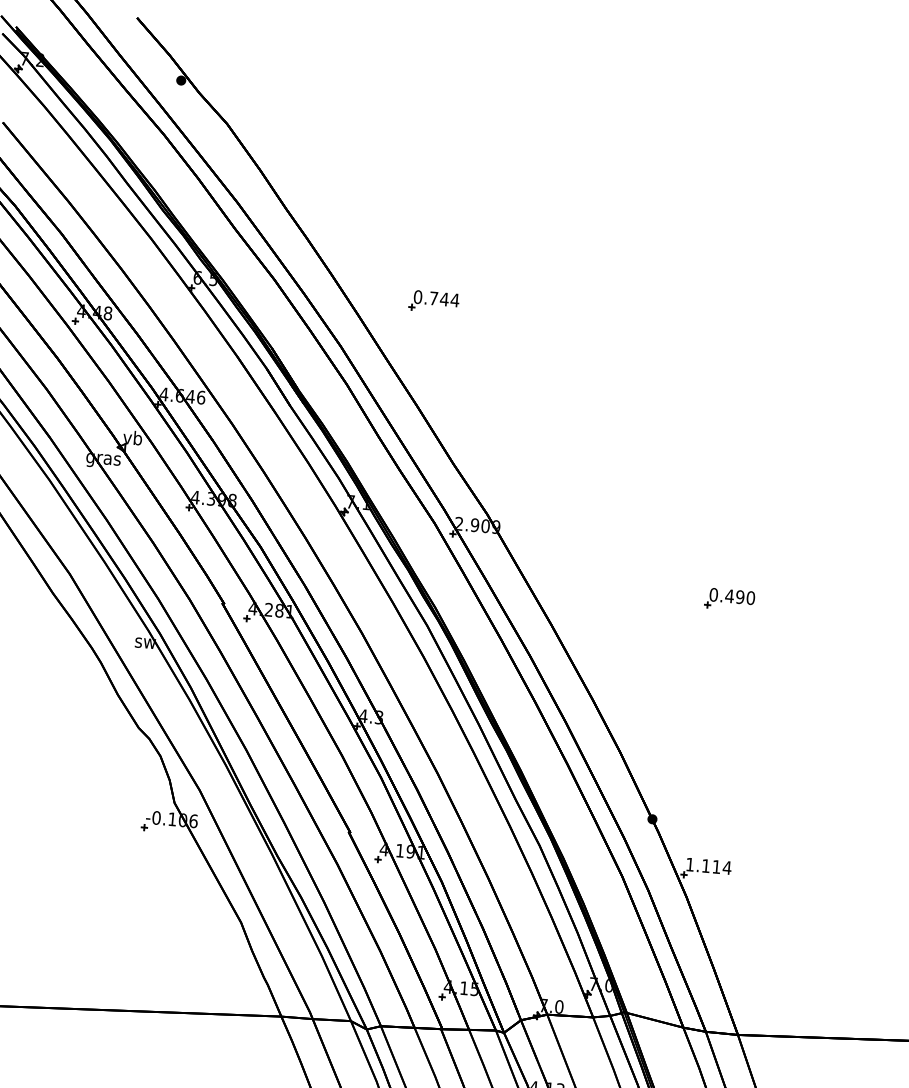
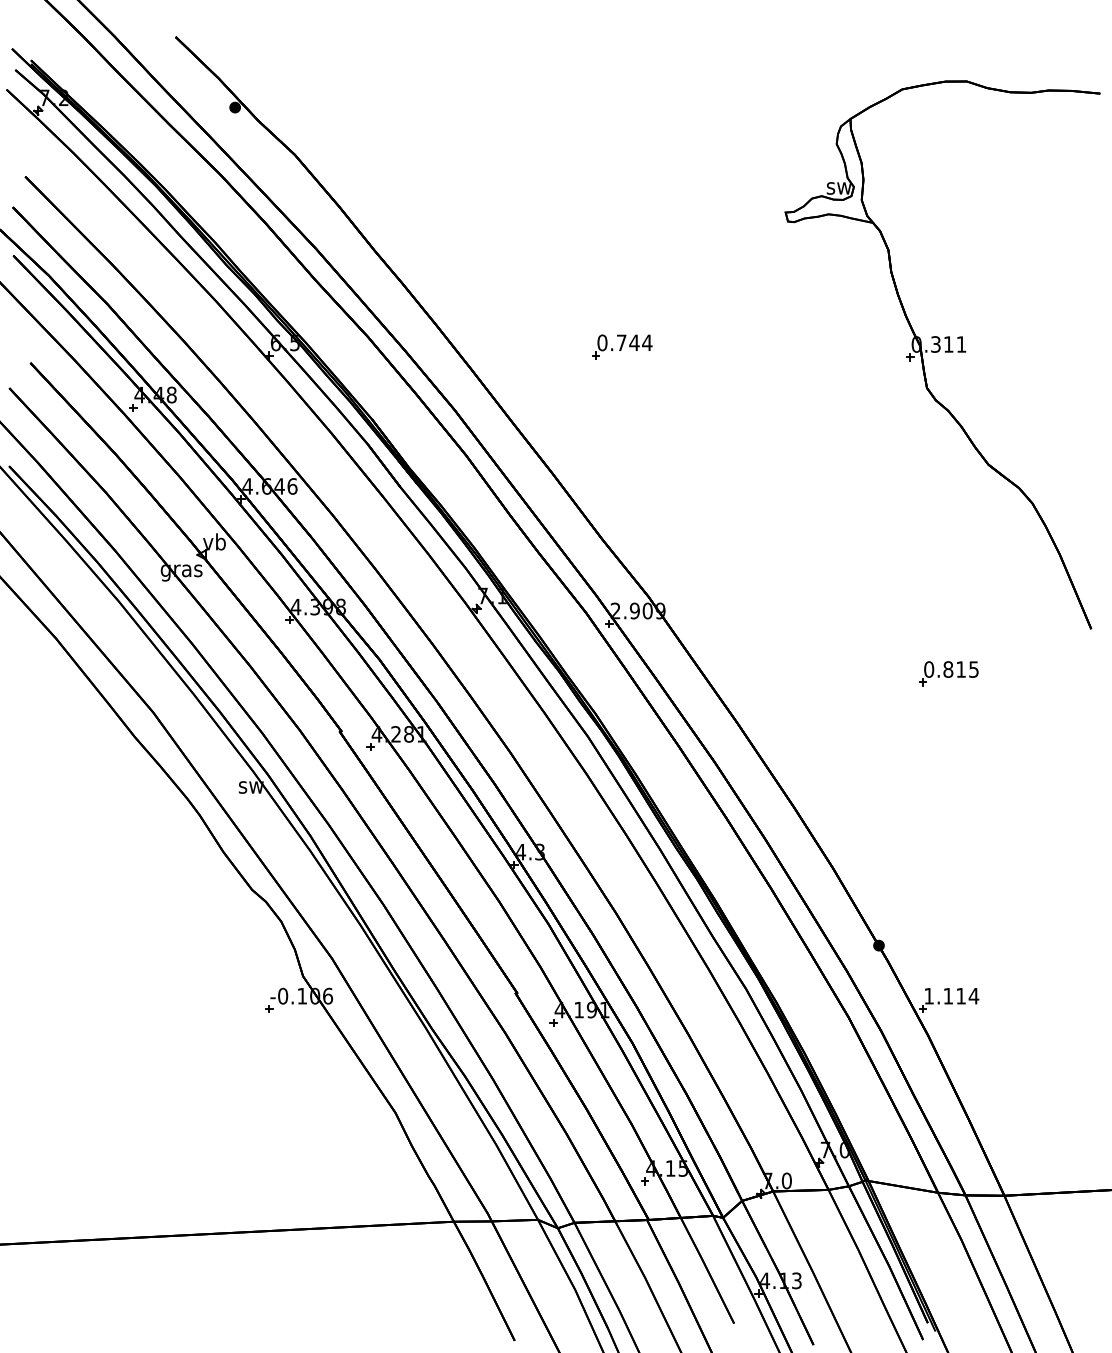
part: (434, 301) -> (622, 346), moved
part: (747, 335) -> (942, 354), added
text: (740, 597) -> (961, 669), 0.490 -> 0.815

